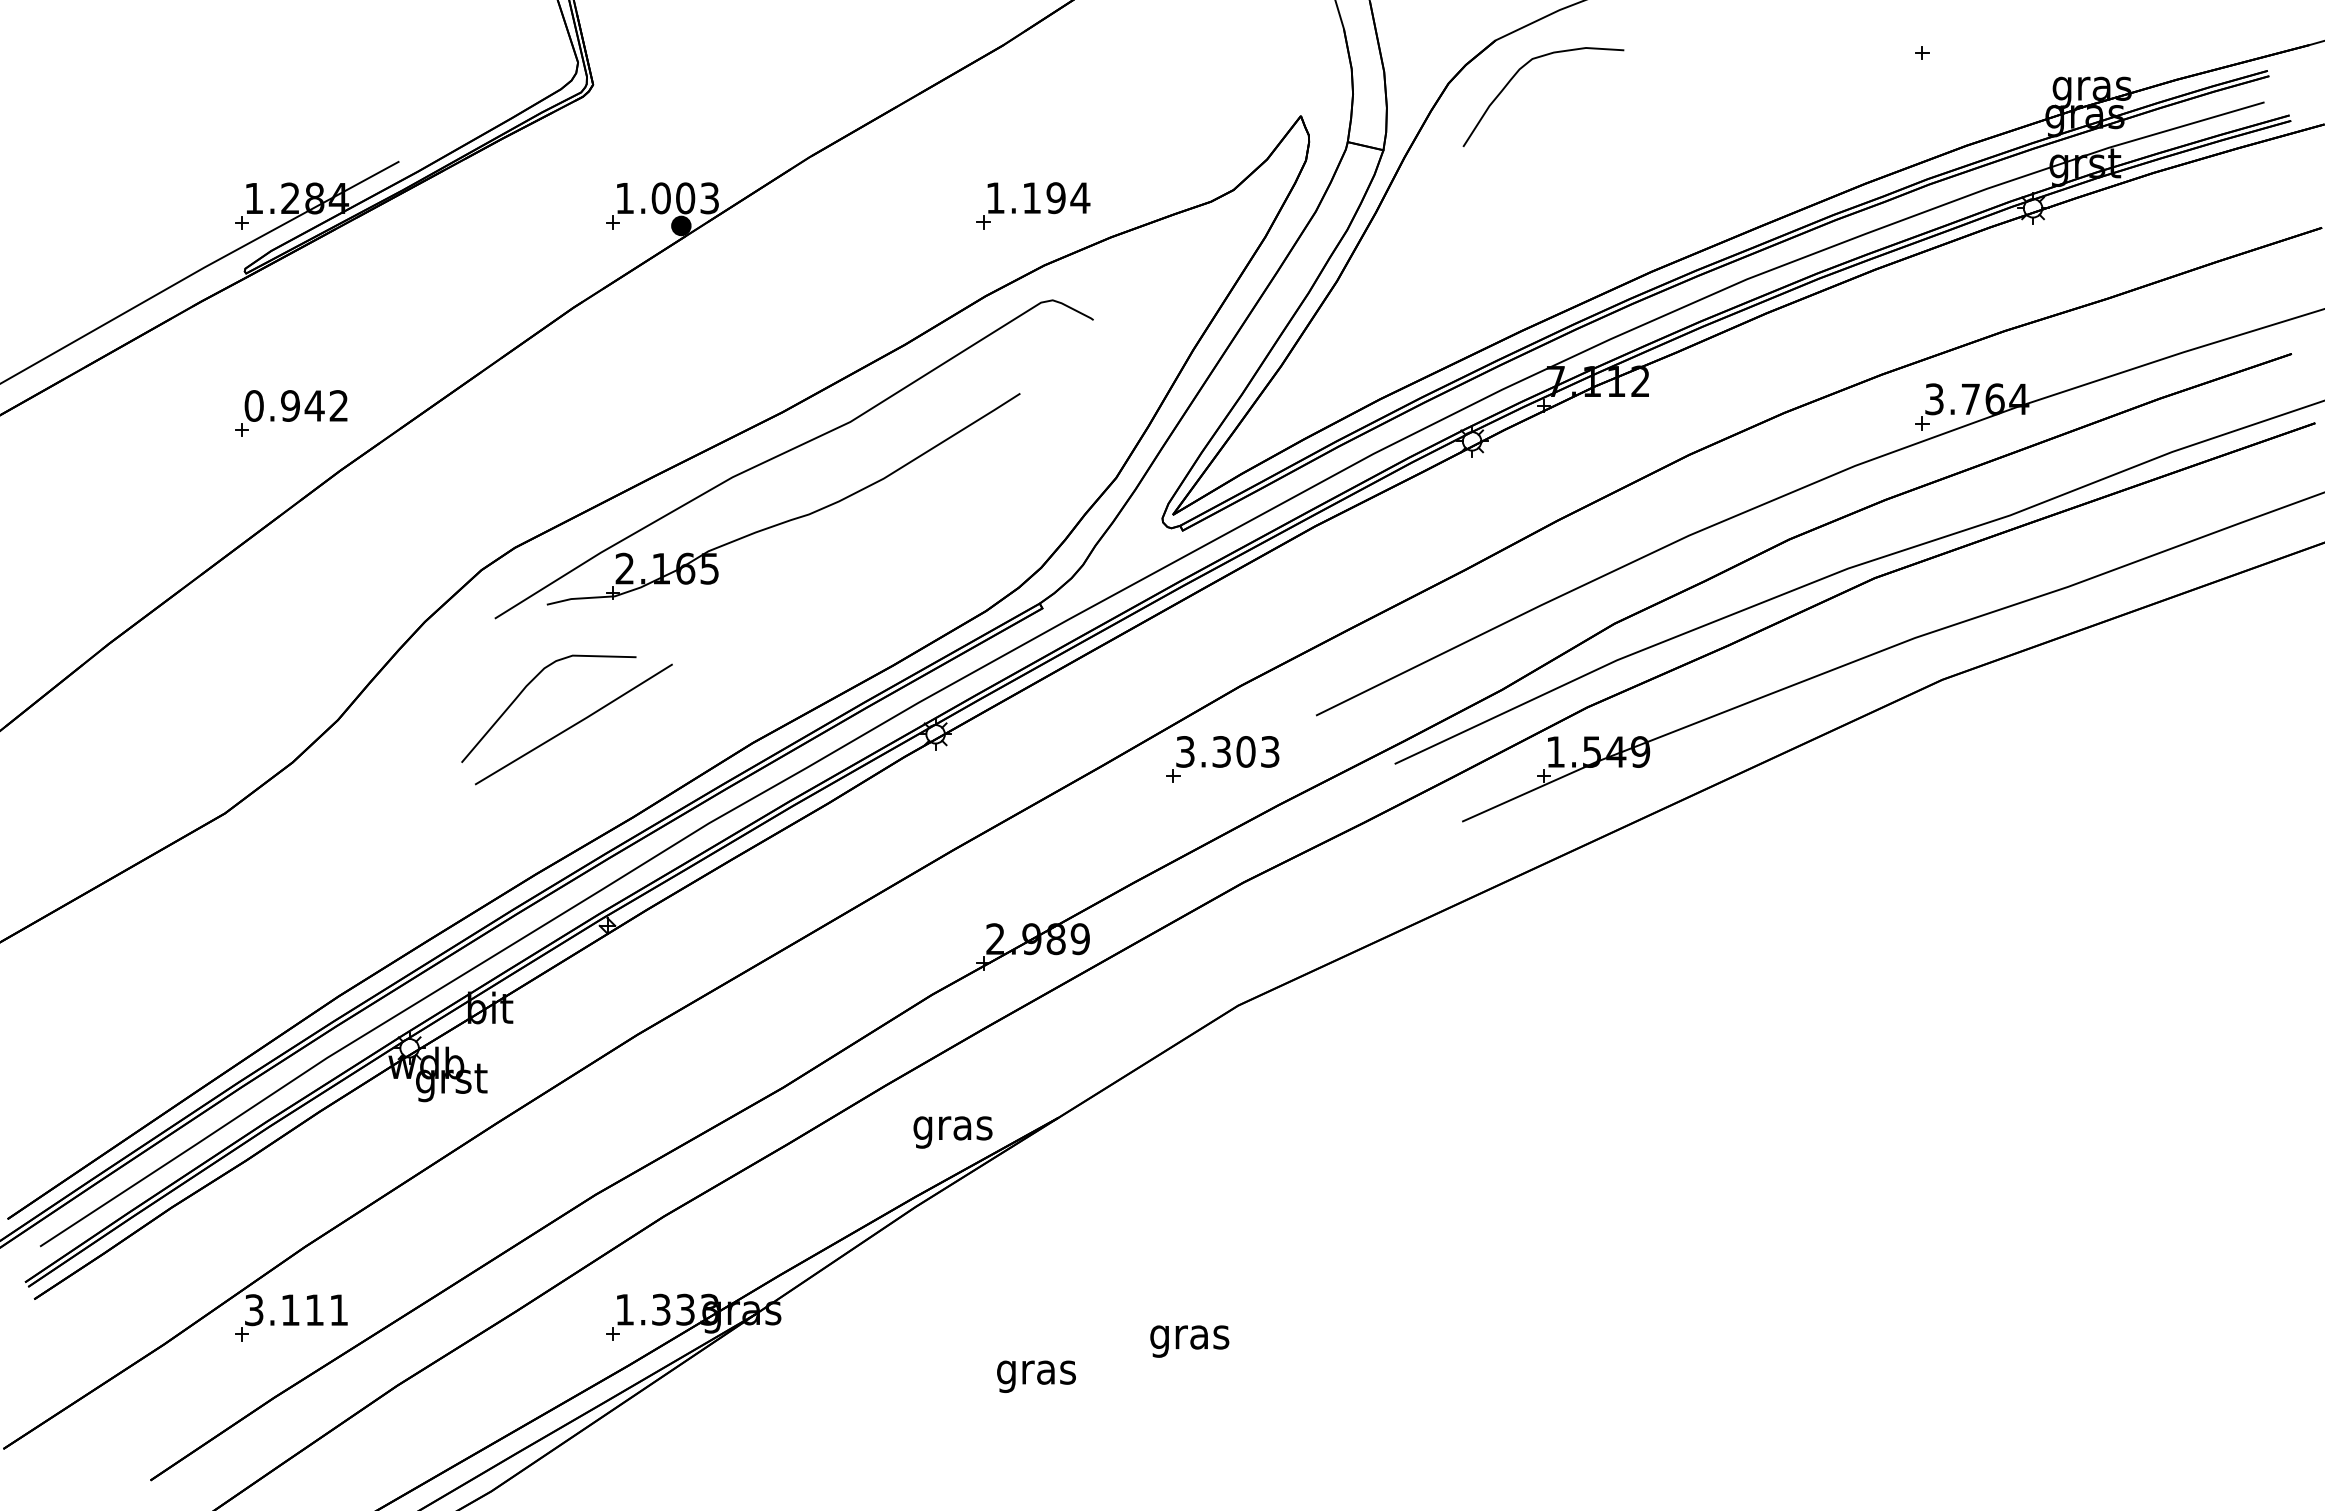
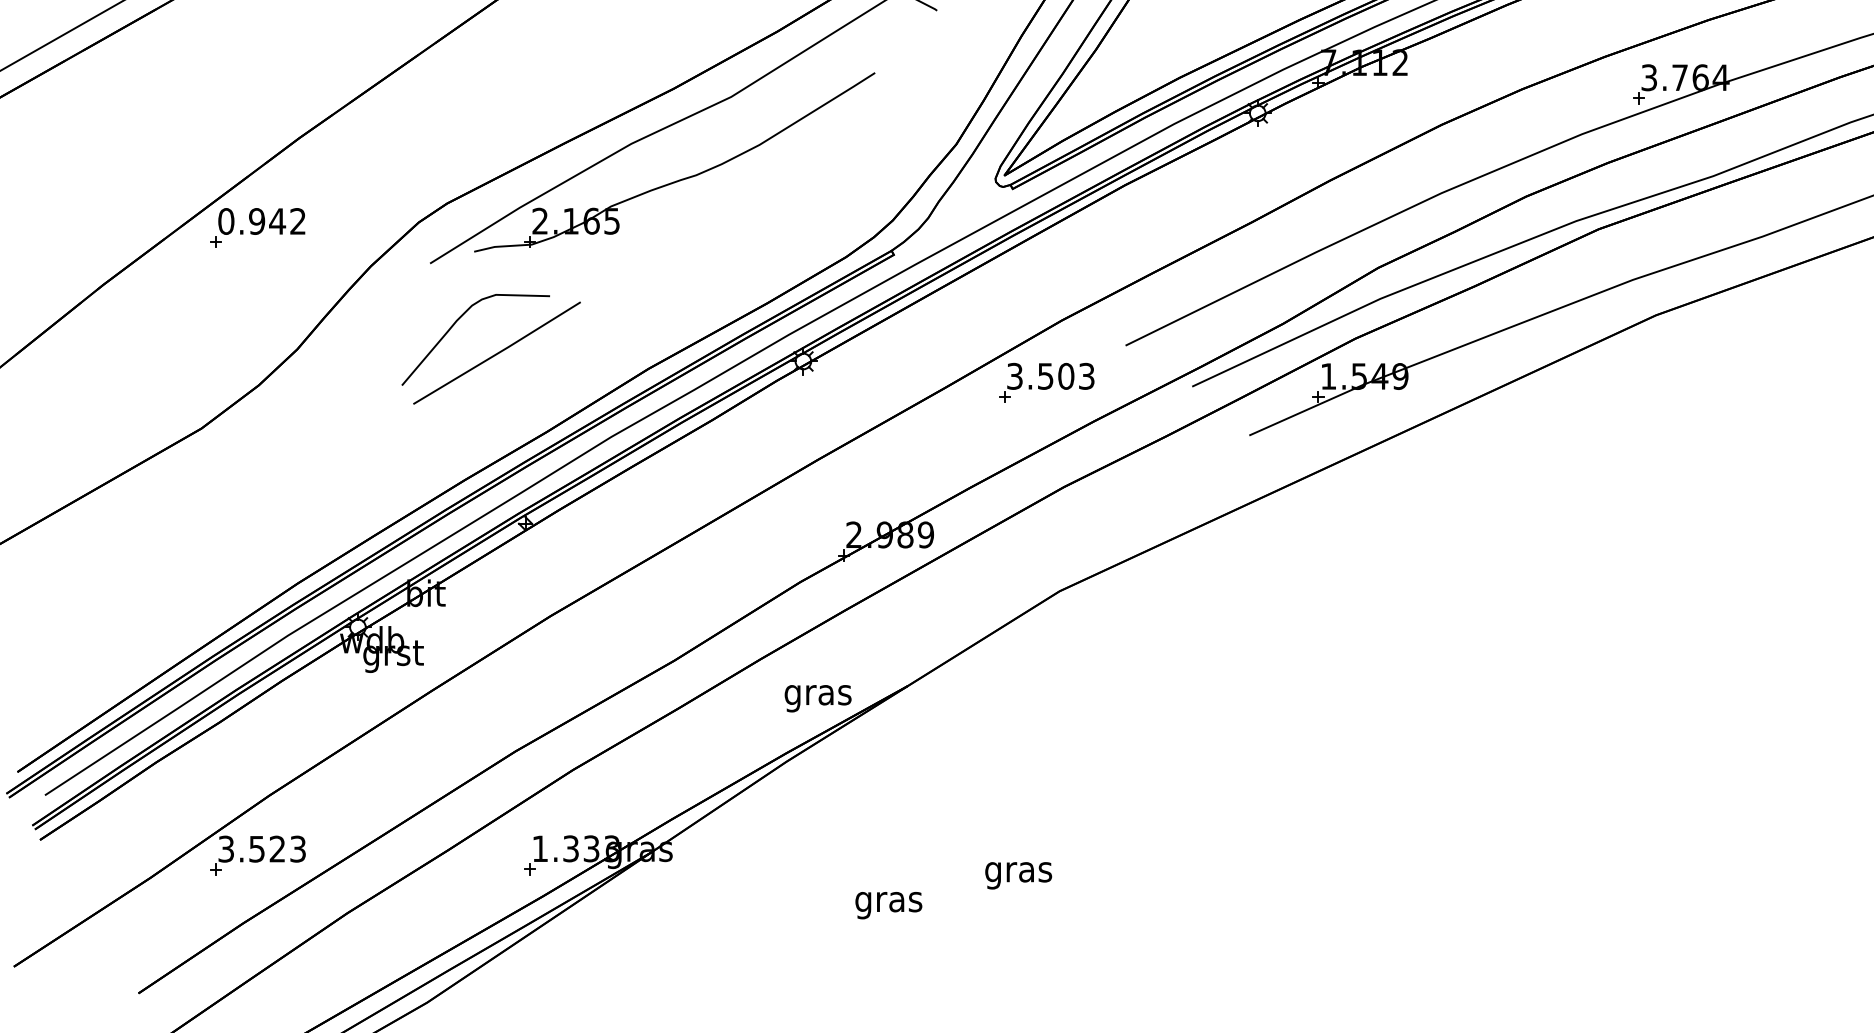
part: (291, 413) -> (257, 227), moved
text: (1221, 751) -> (1045, 376), 3.303 -> 3.503
text: (314, 1310) -> (277, 849), 3.111 -> 3.523

